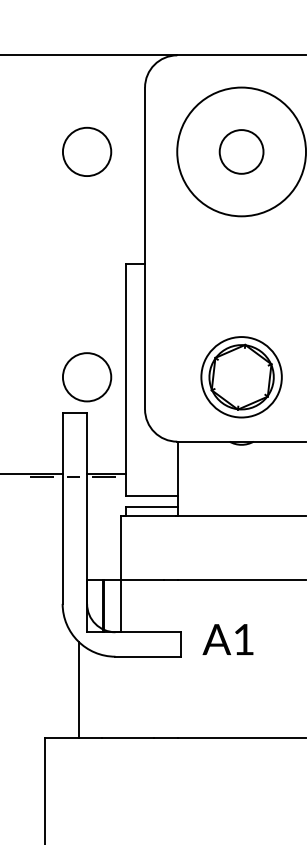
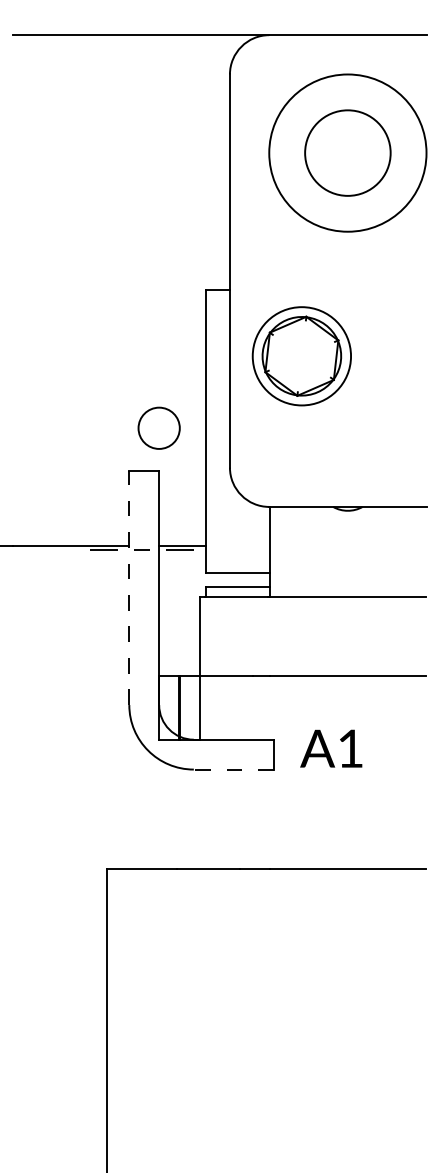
circle: (86, 151) -> (158, 152), removed
circle: (241, 151) -> (347, 152), size x1.6
circle: (86, 376) -> (158, 427), size x0.7
part: (241, 377) -> (301, 356), moved
line: (62, 508) -> (129, 588), solid -> dashed
line: (147, 656) -> (233, 769), solid -> dashed
line: (79, 690) -> (149, 810), removed

